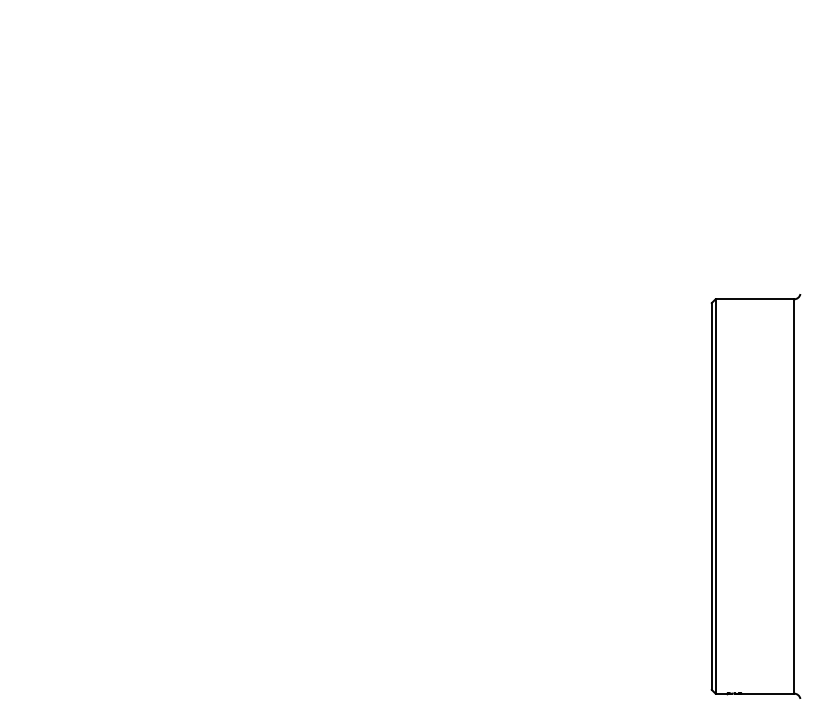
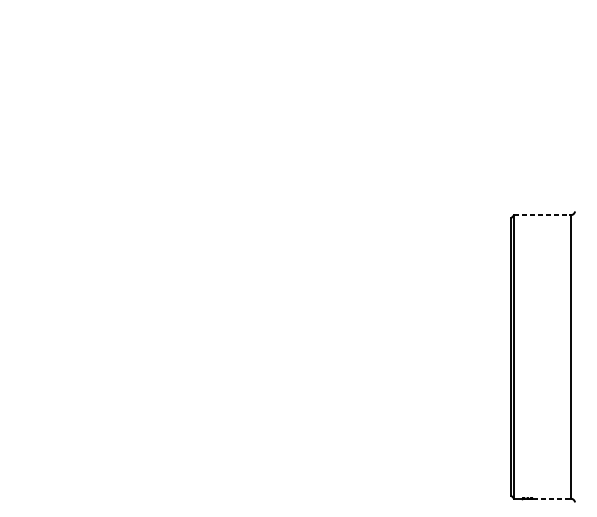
line: (755, 299) -> (542, 215), solid -> dashed
line: (768, 693) -> (552, 498), solid -> dashed

